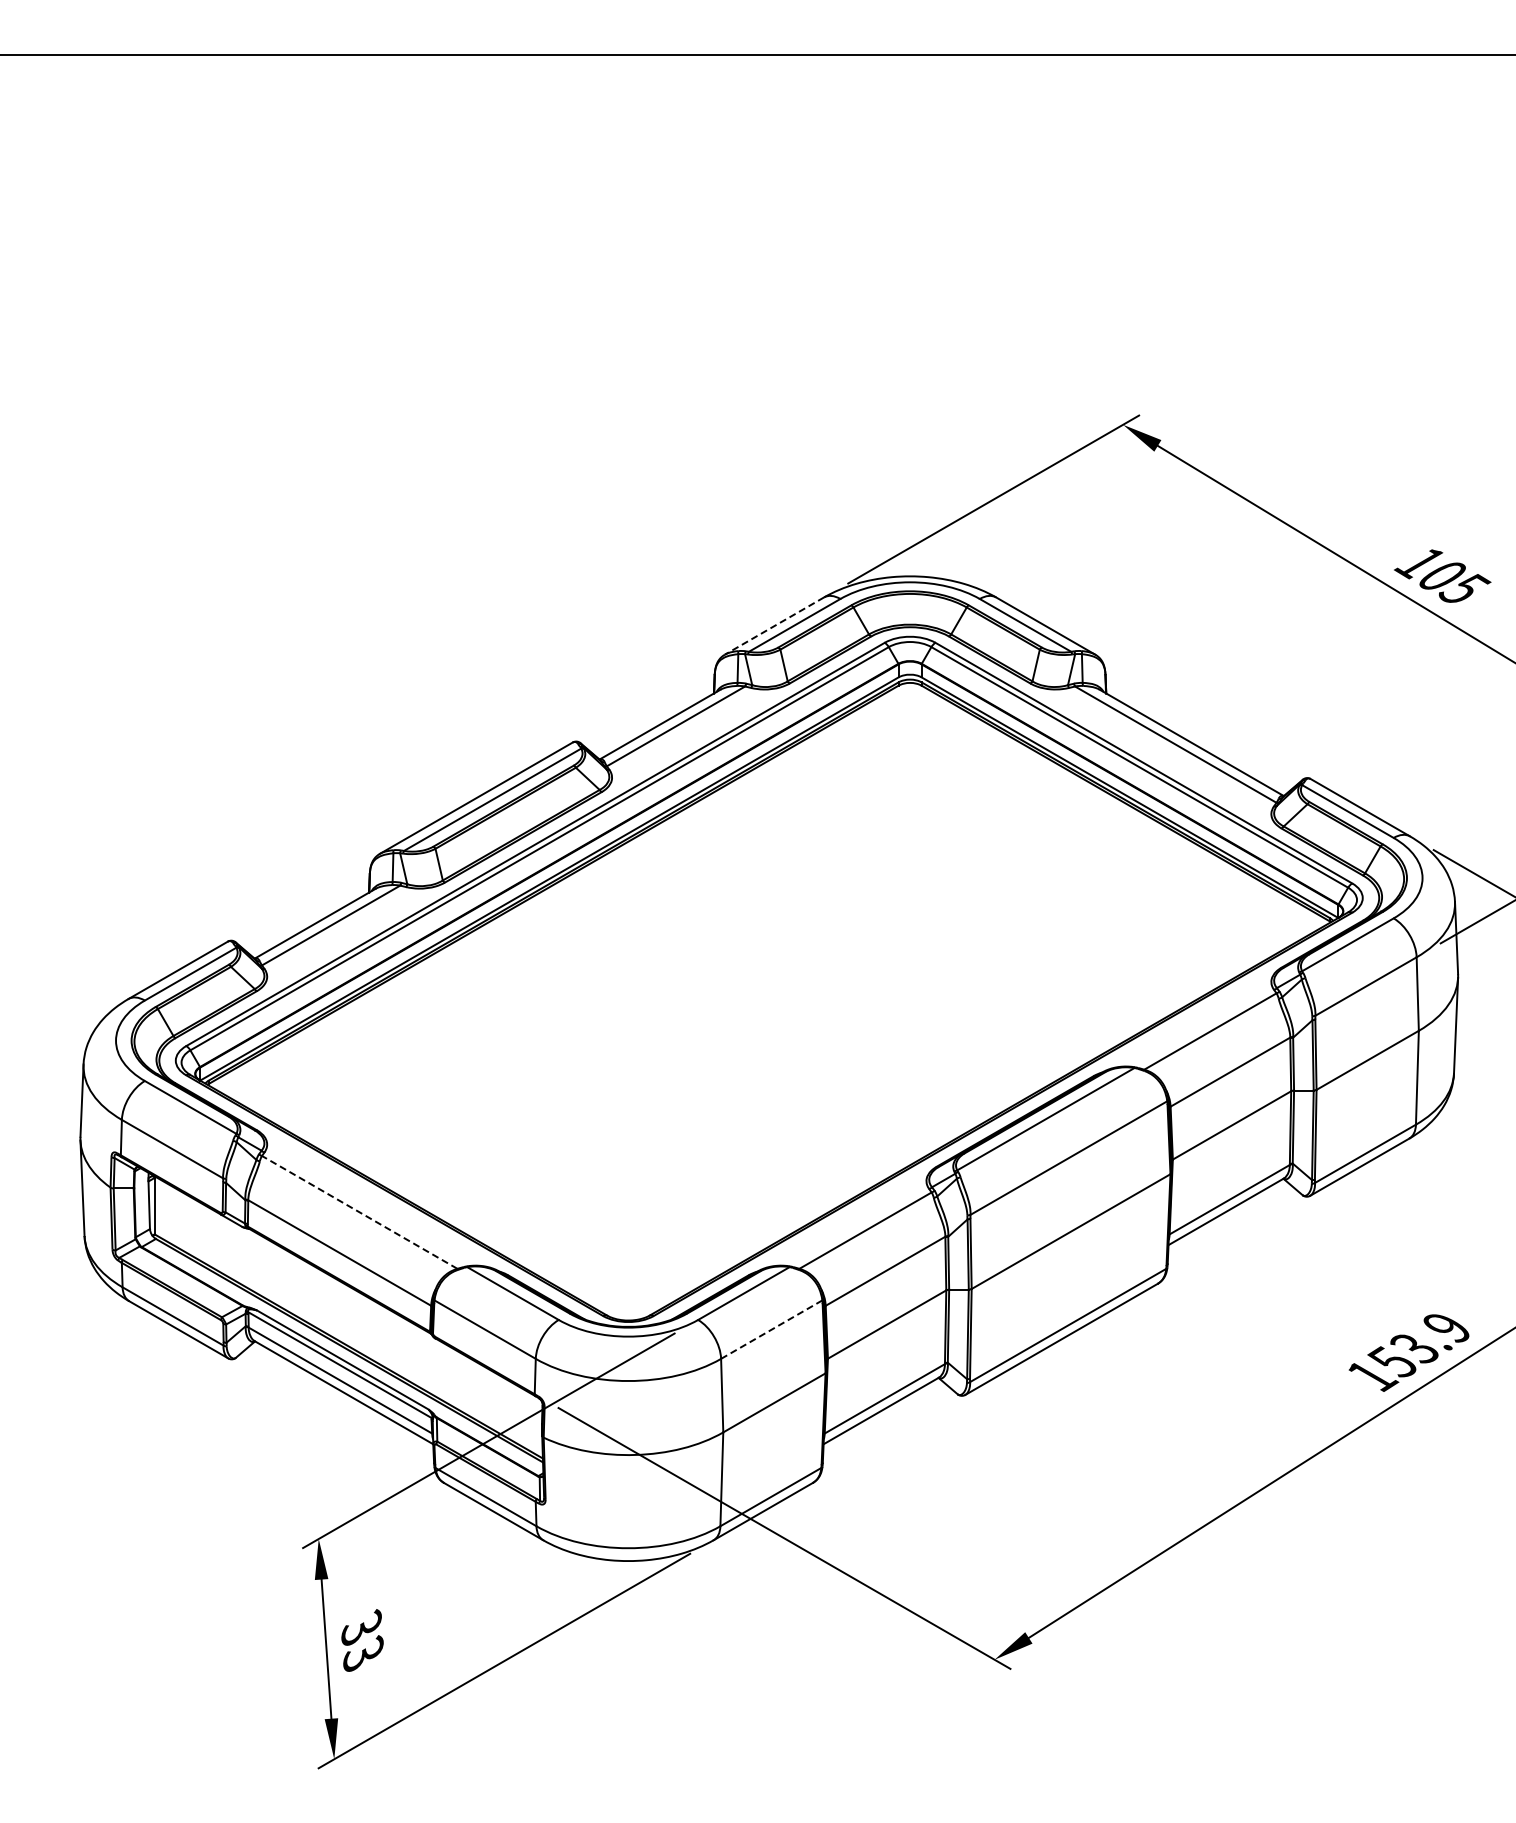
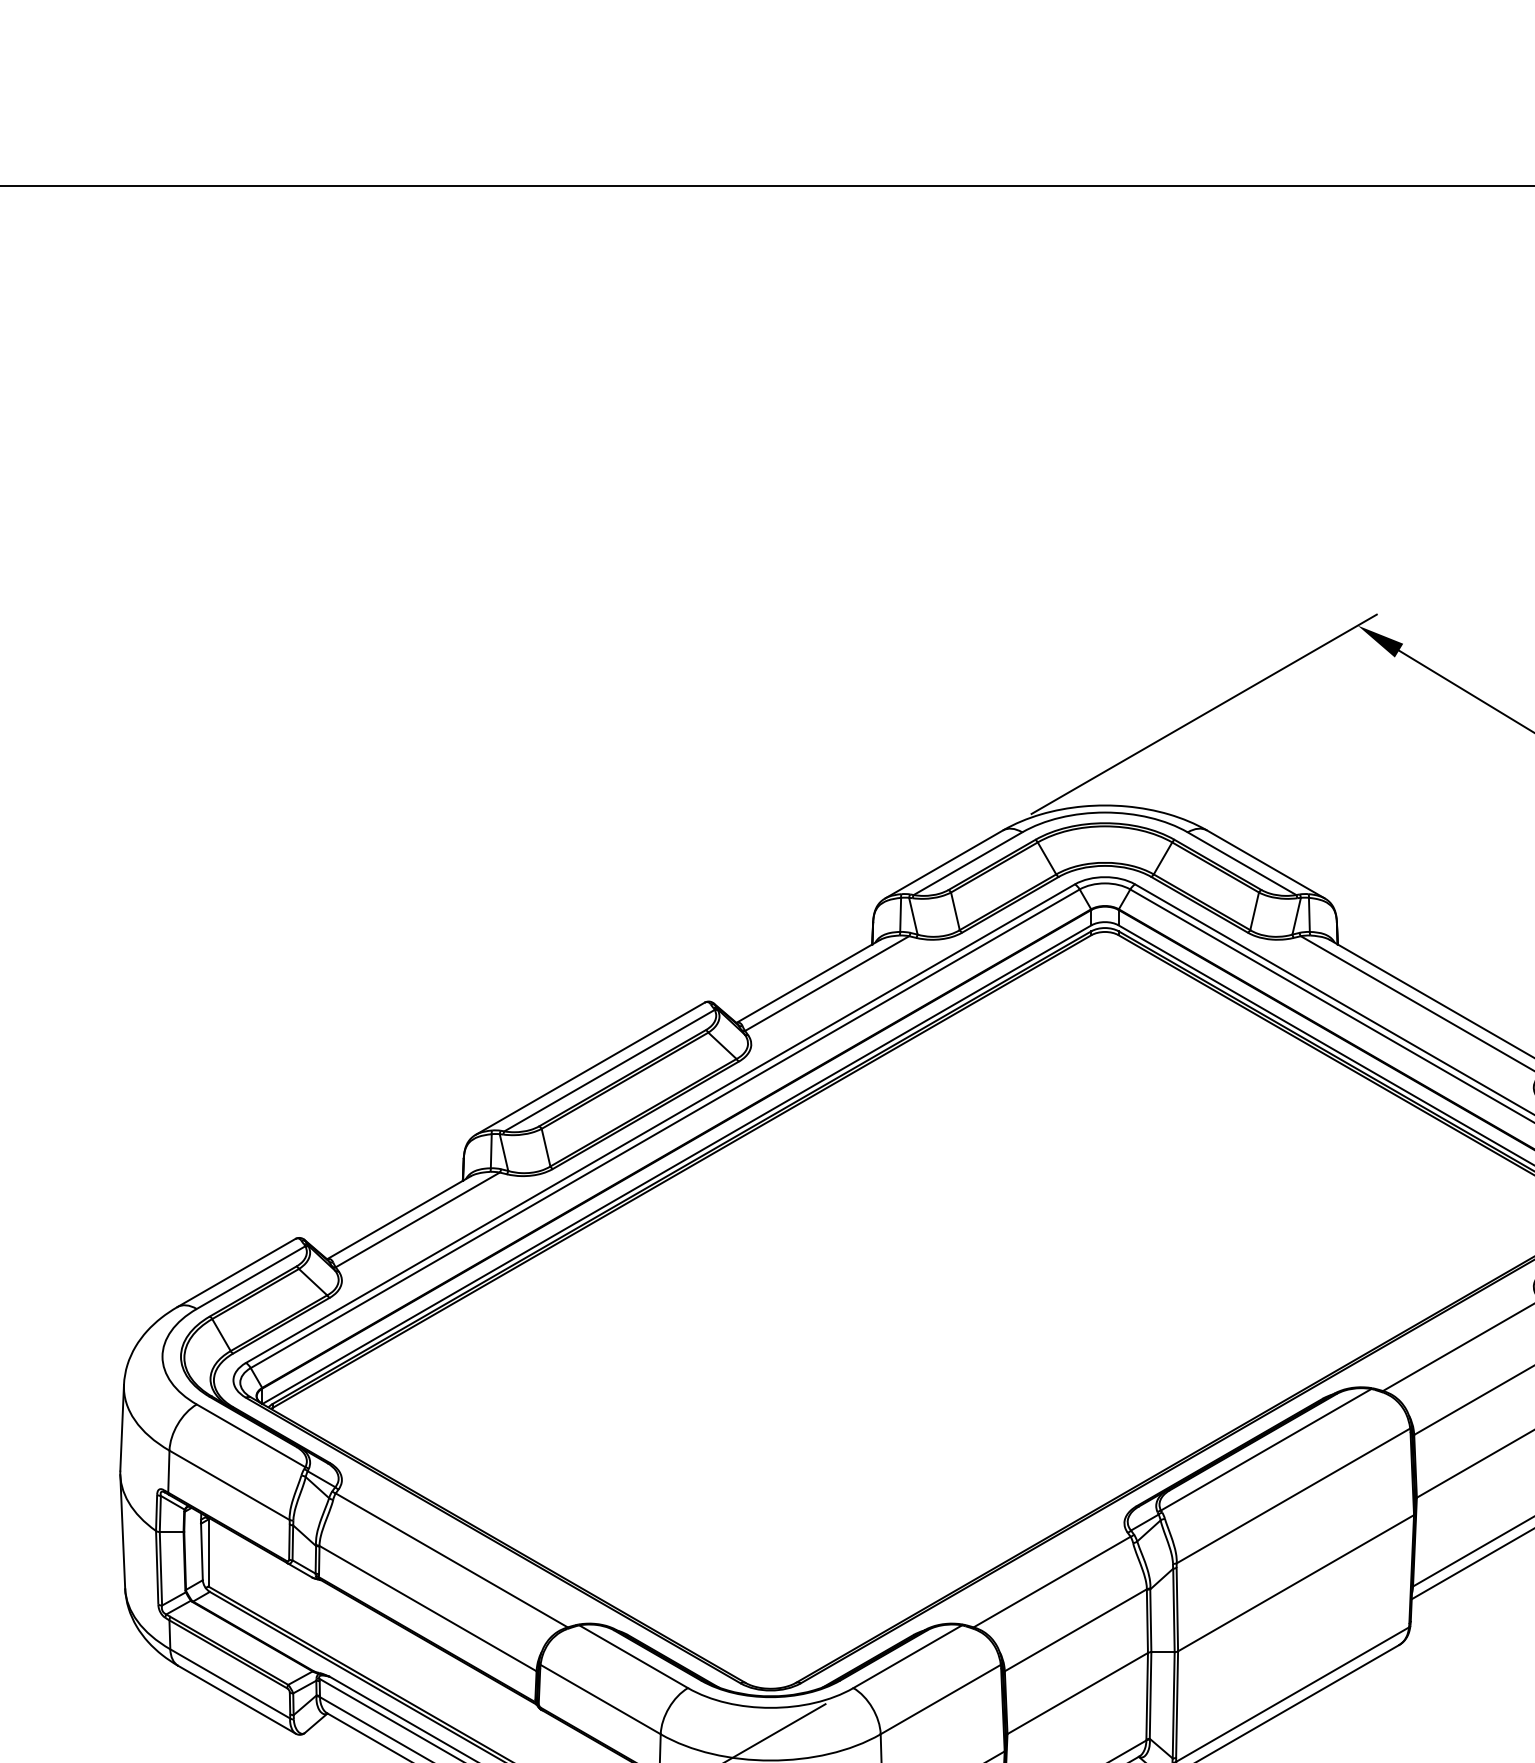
line: (774, 626) -> (944, 865), dashed -> solid
line: (359, 1212) -> (451, 1560), dashed -> solid
line: (772, 1329) -> (941, 1699), dashed -> solid

